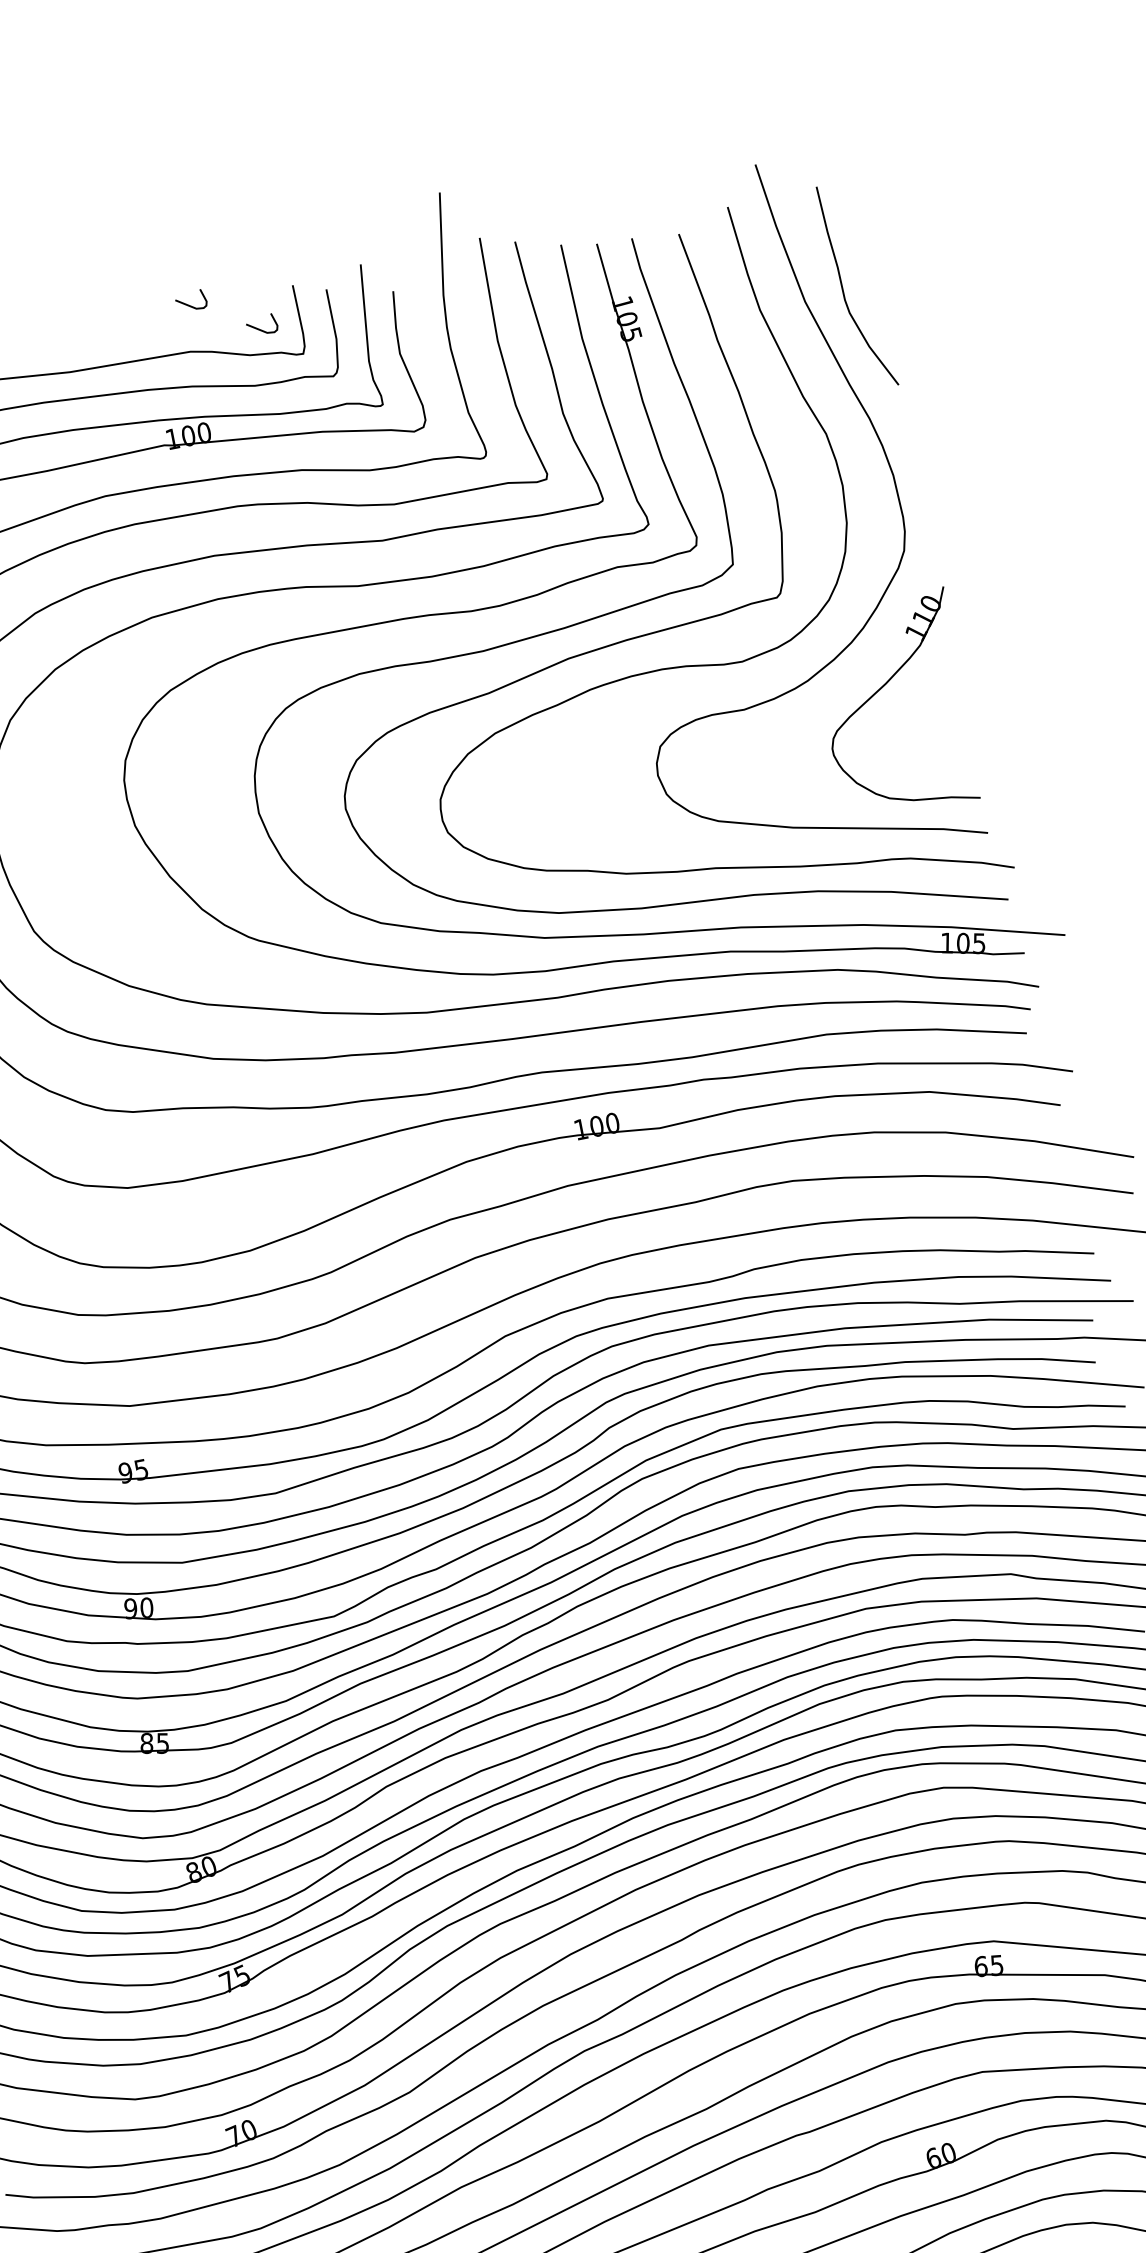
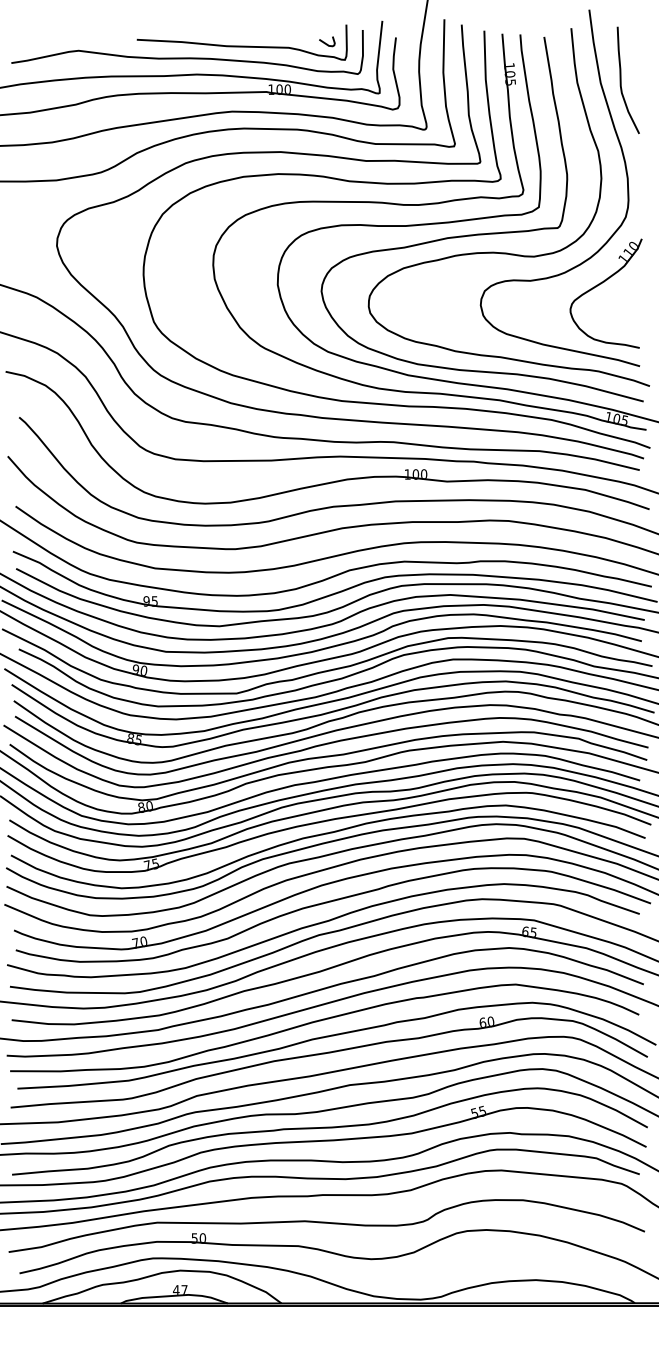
curve: (192, 304) -> (294, 24), removed

